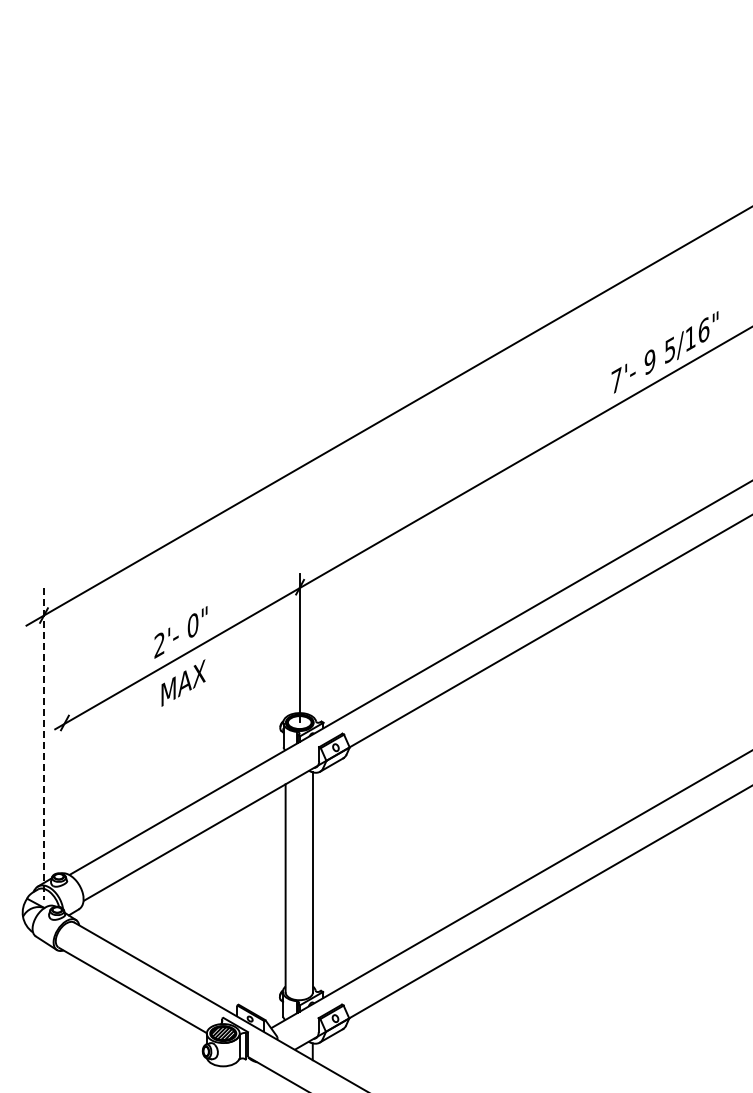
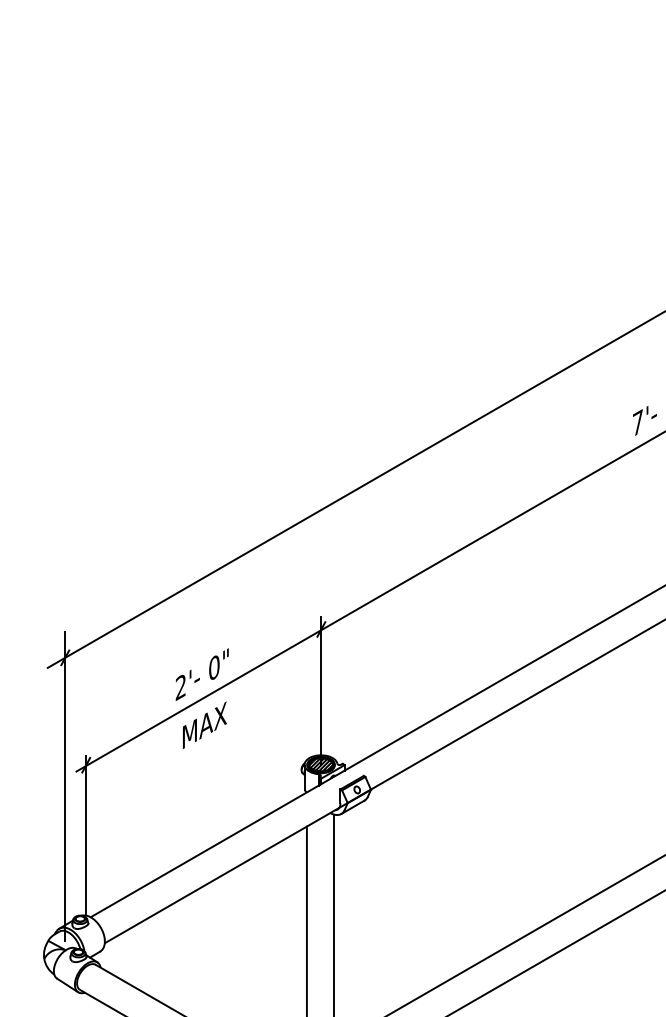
hatch: (299, 722) -> (320, 764), added
line: (44, 744) -> (65, 786), dashed -> solid
line: (64, 793) -> (85, 835), added

